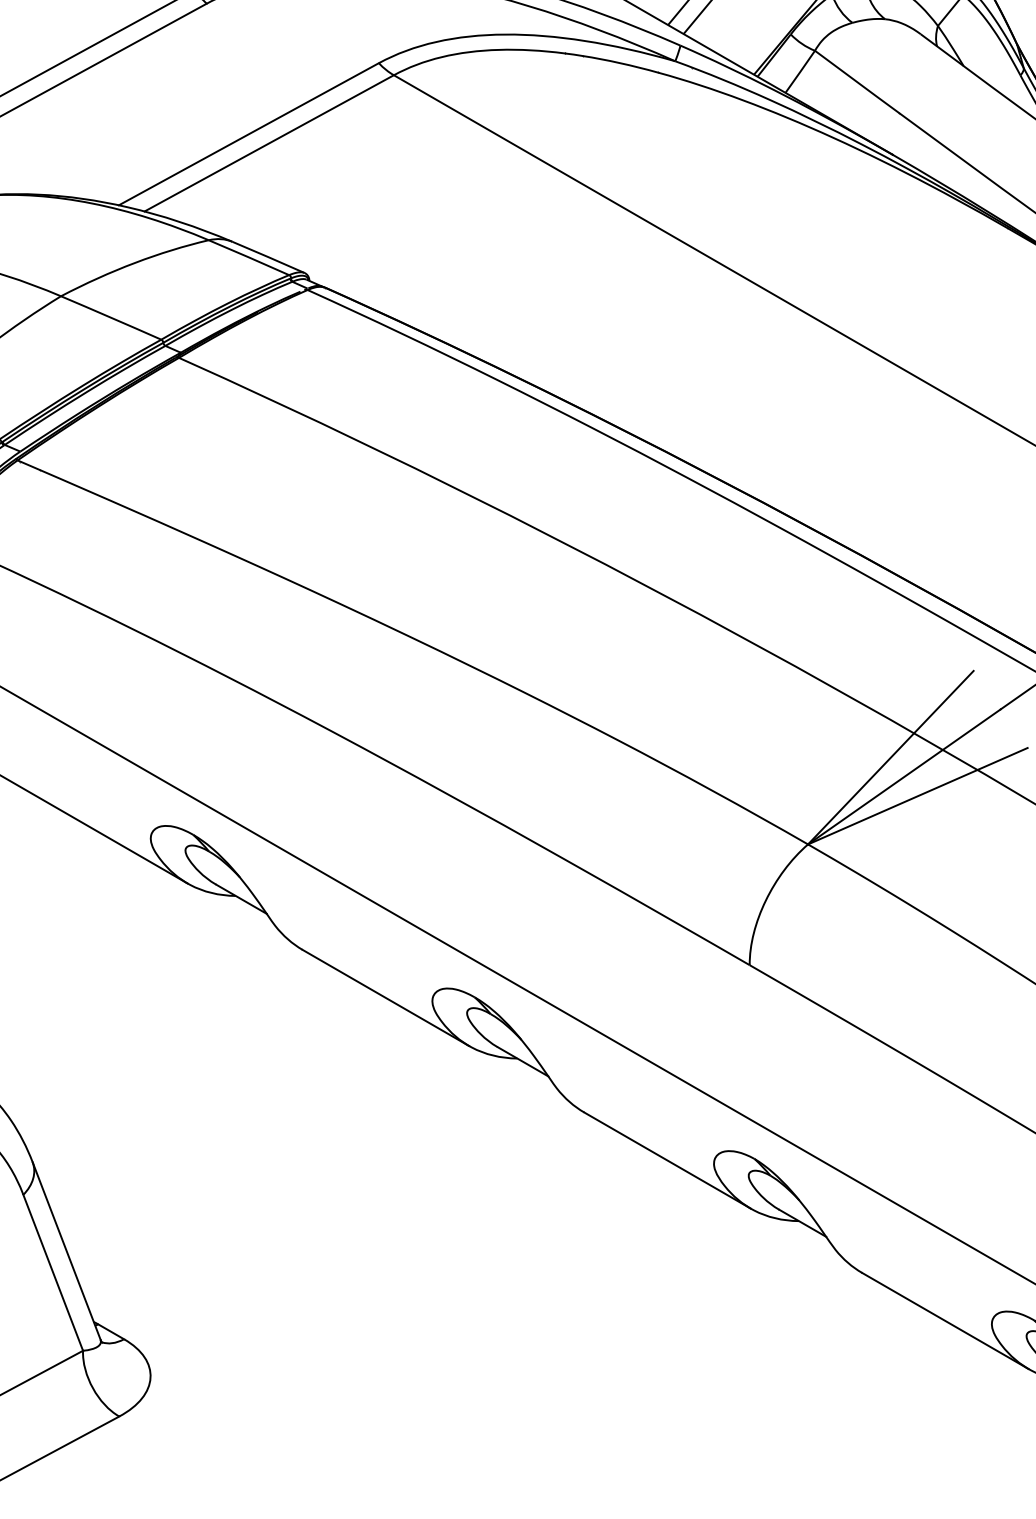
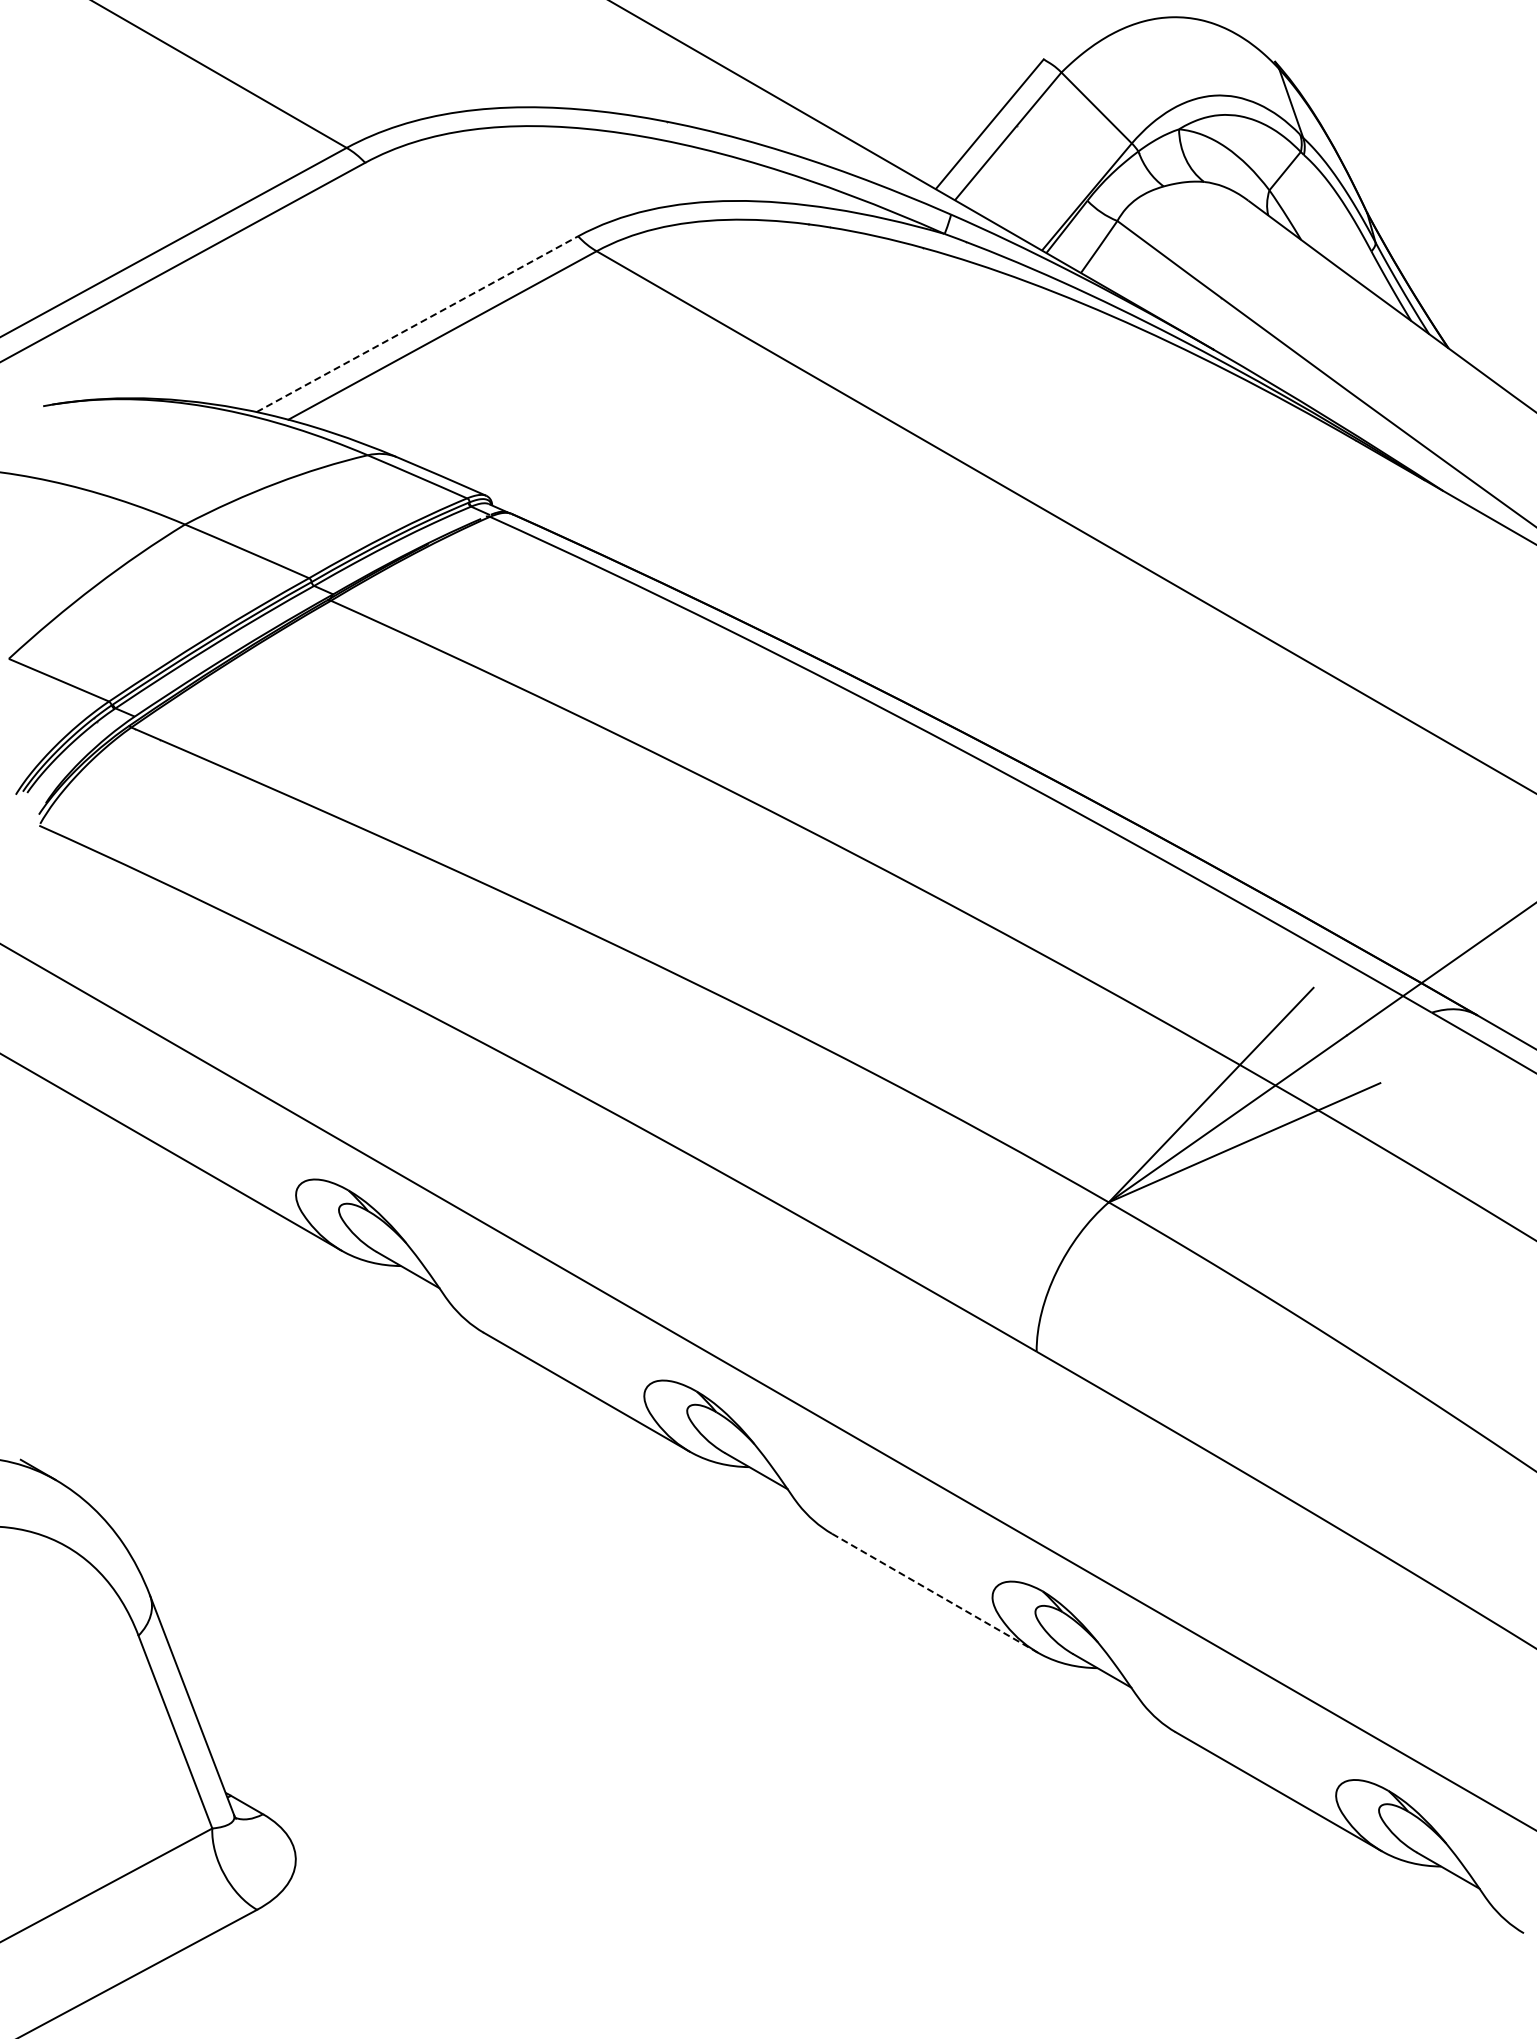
line: (248, 133) -> (417, 323), solid -> dashed
line: (667, 1160) -> (934, 1593), solid -> dashed

